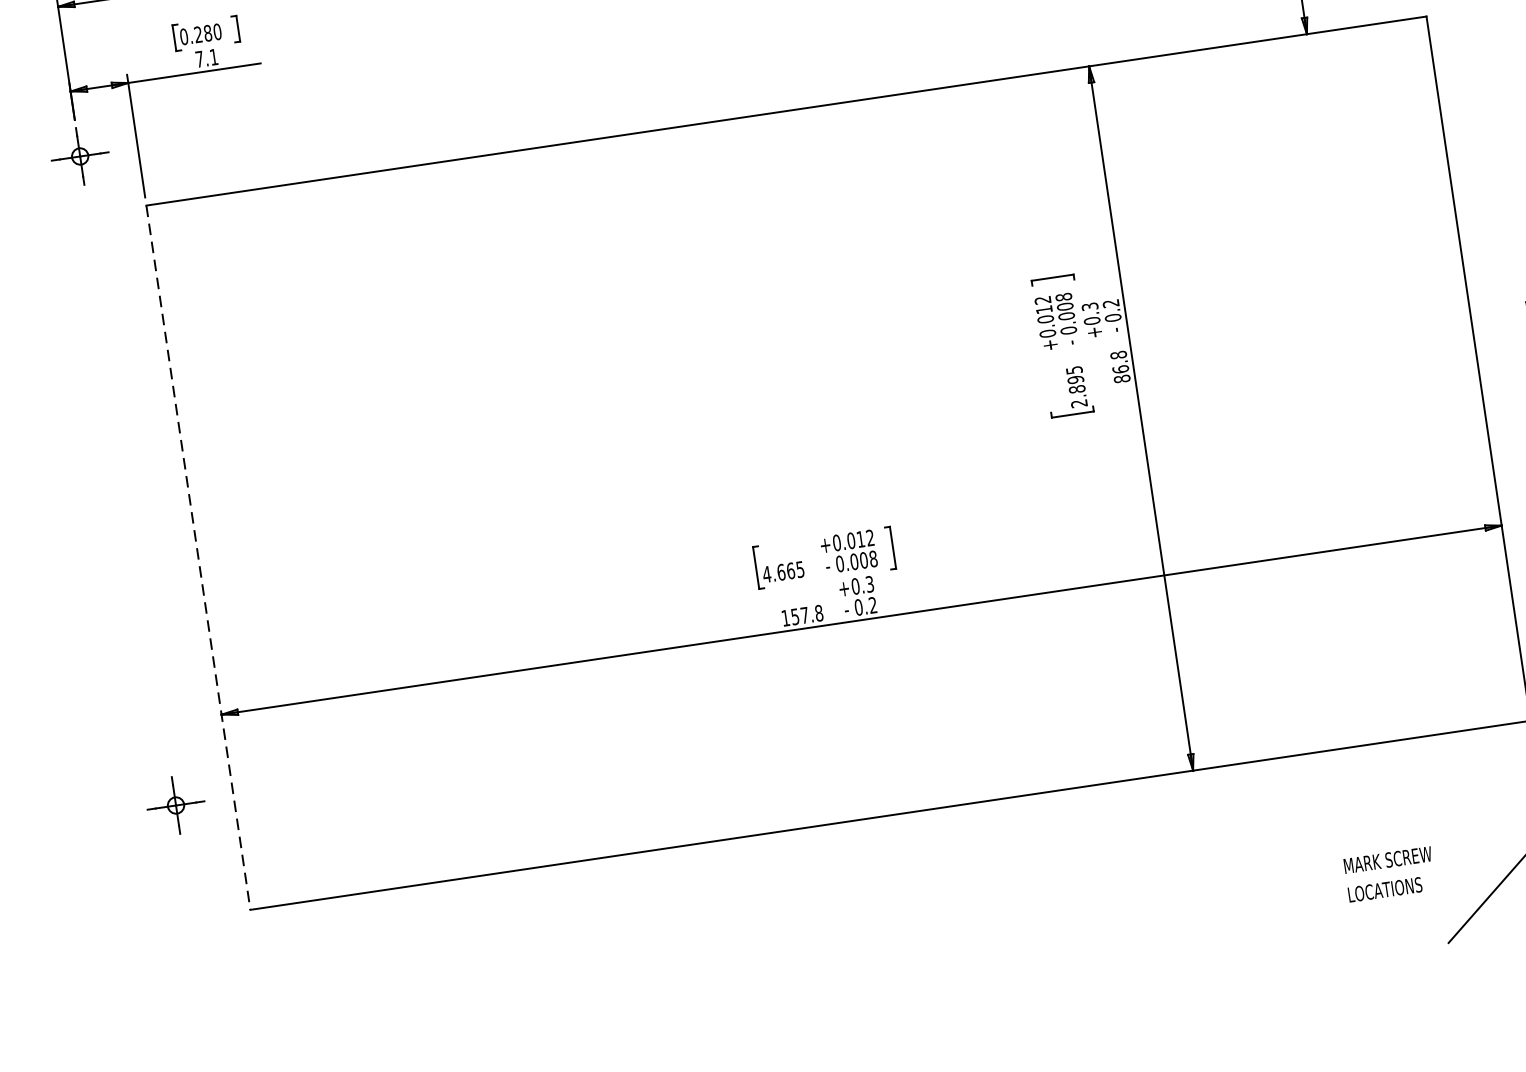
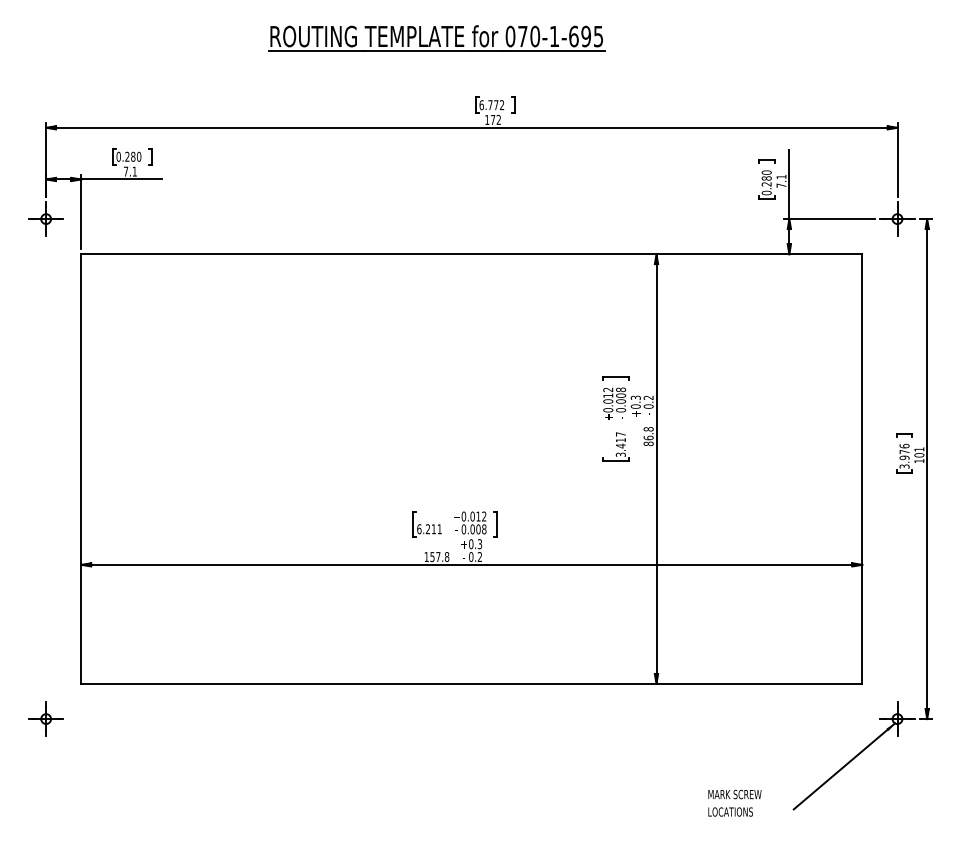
text: (1076, 386) -> (620, 444), 2.895 -> 3.417
line: (198, 558) -> (81, 469), dashed -> solid
text: (783, 572) -> (429, 529), 4.665 -> 6.211
part: (174, 804) -> (45, 718), moved
text: (1389, 873) -> (734, 802), moved

